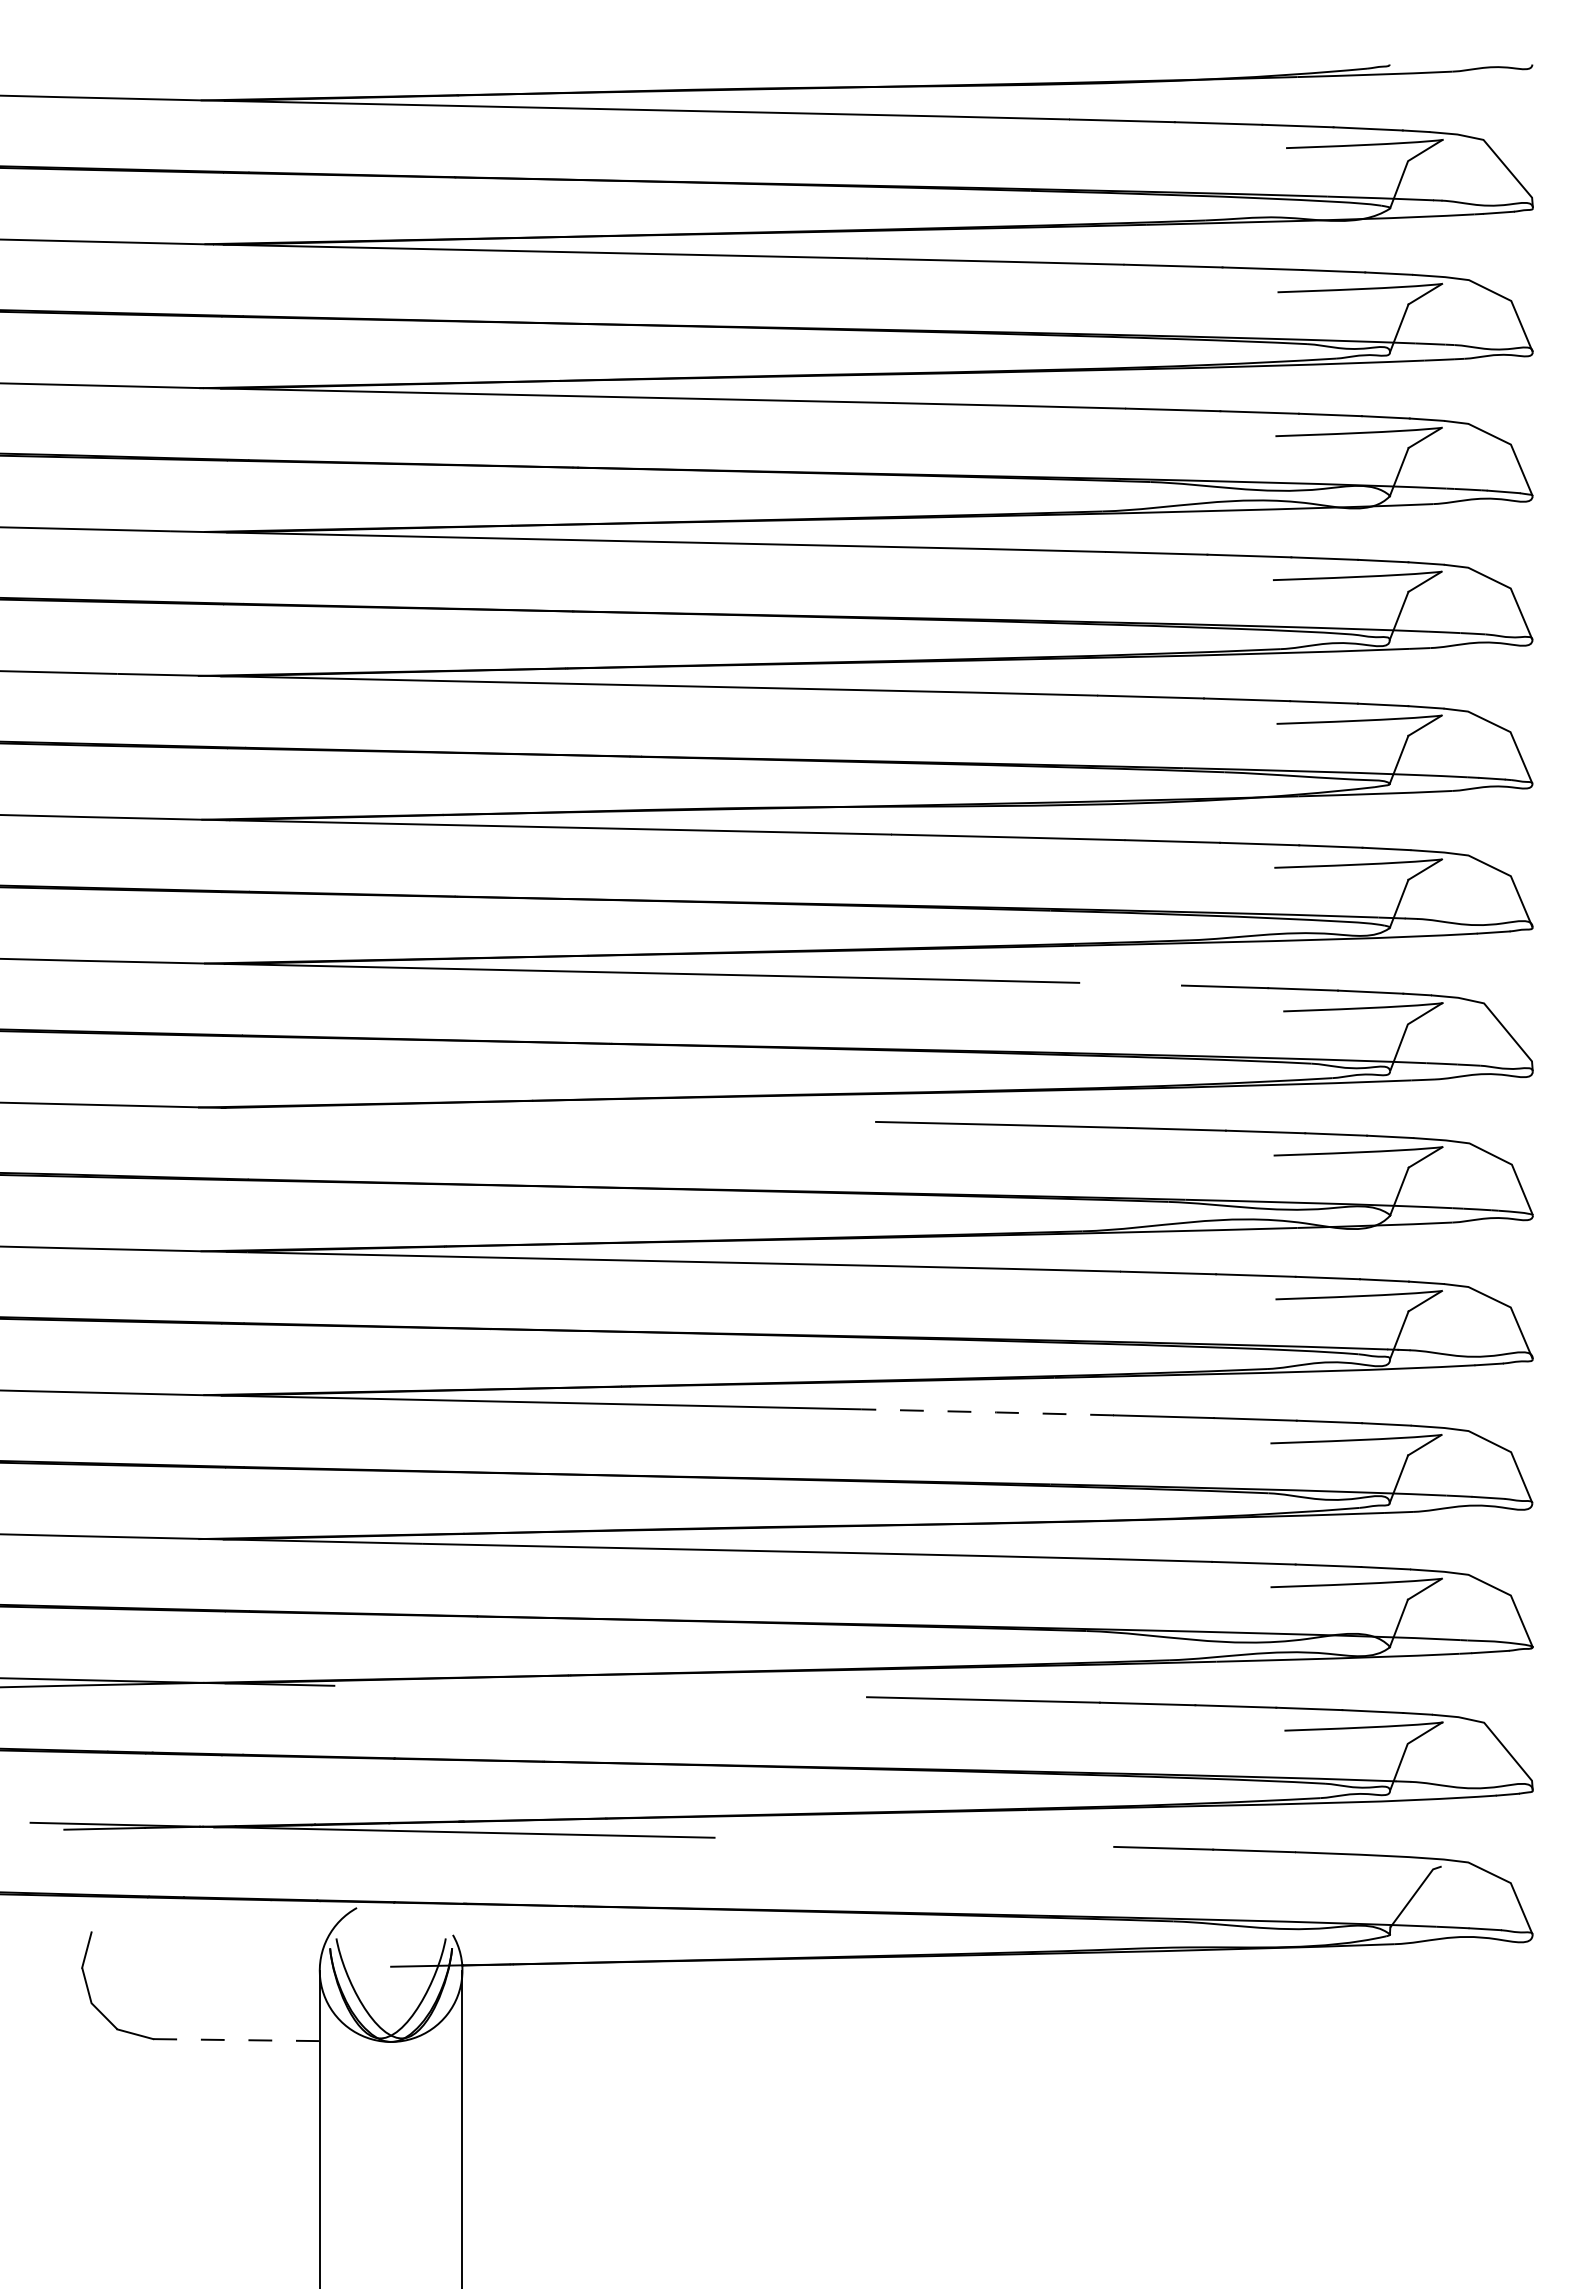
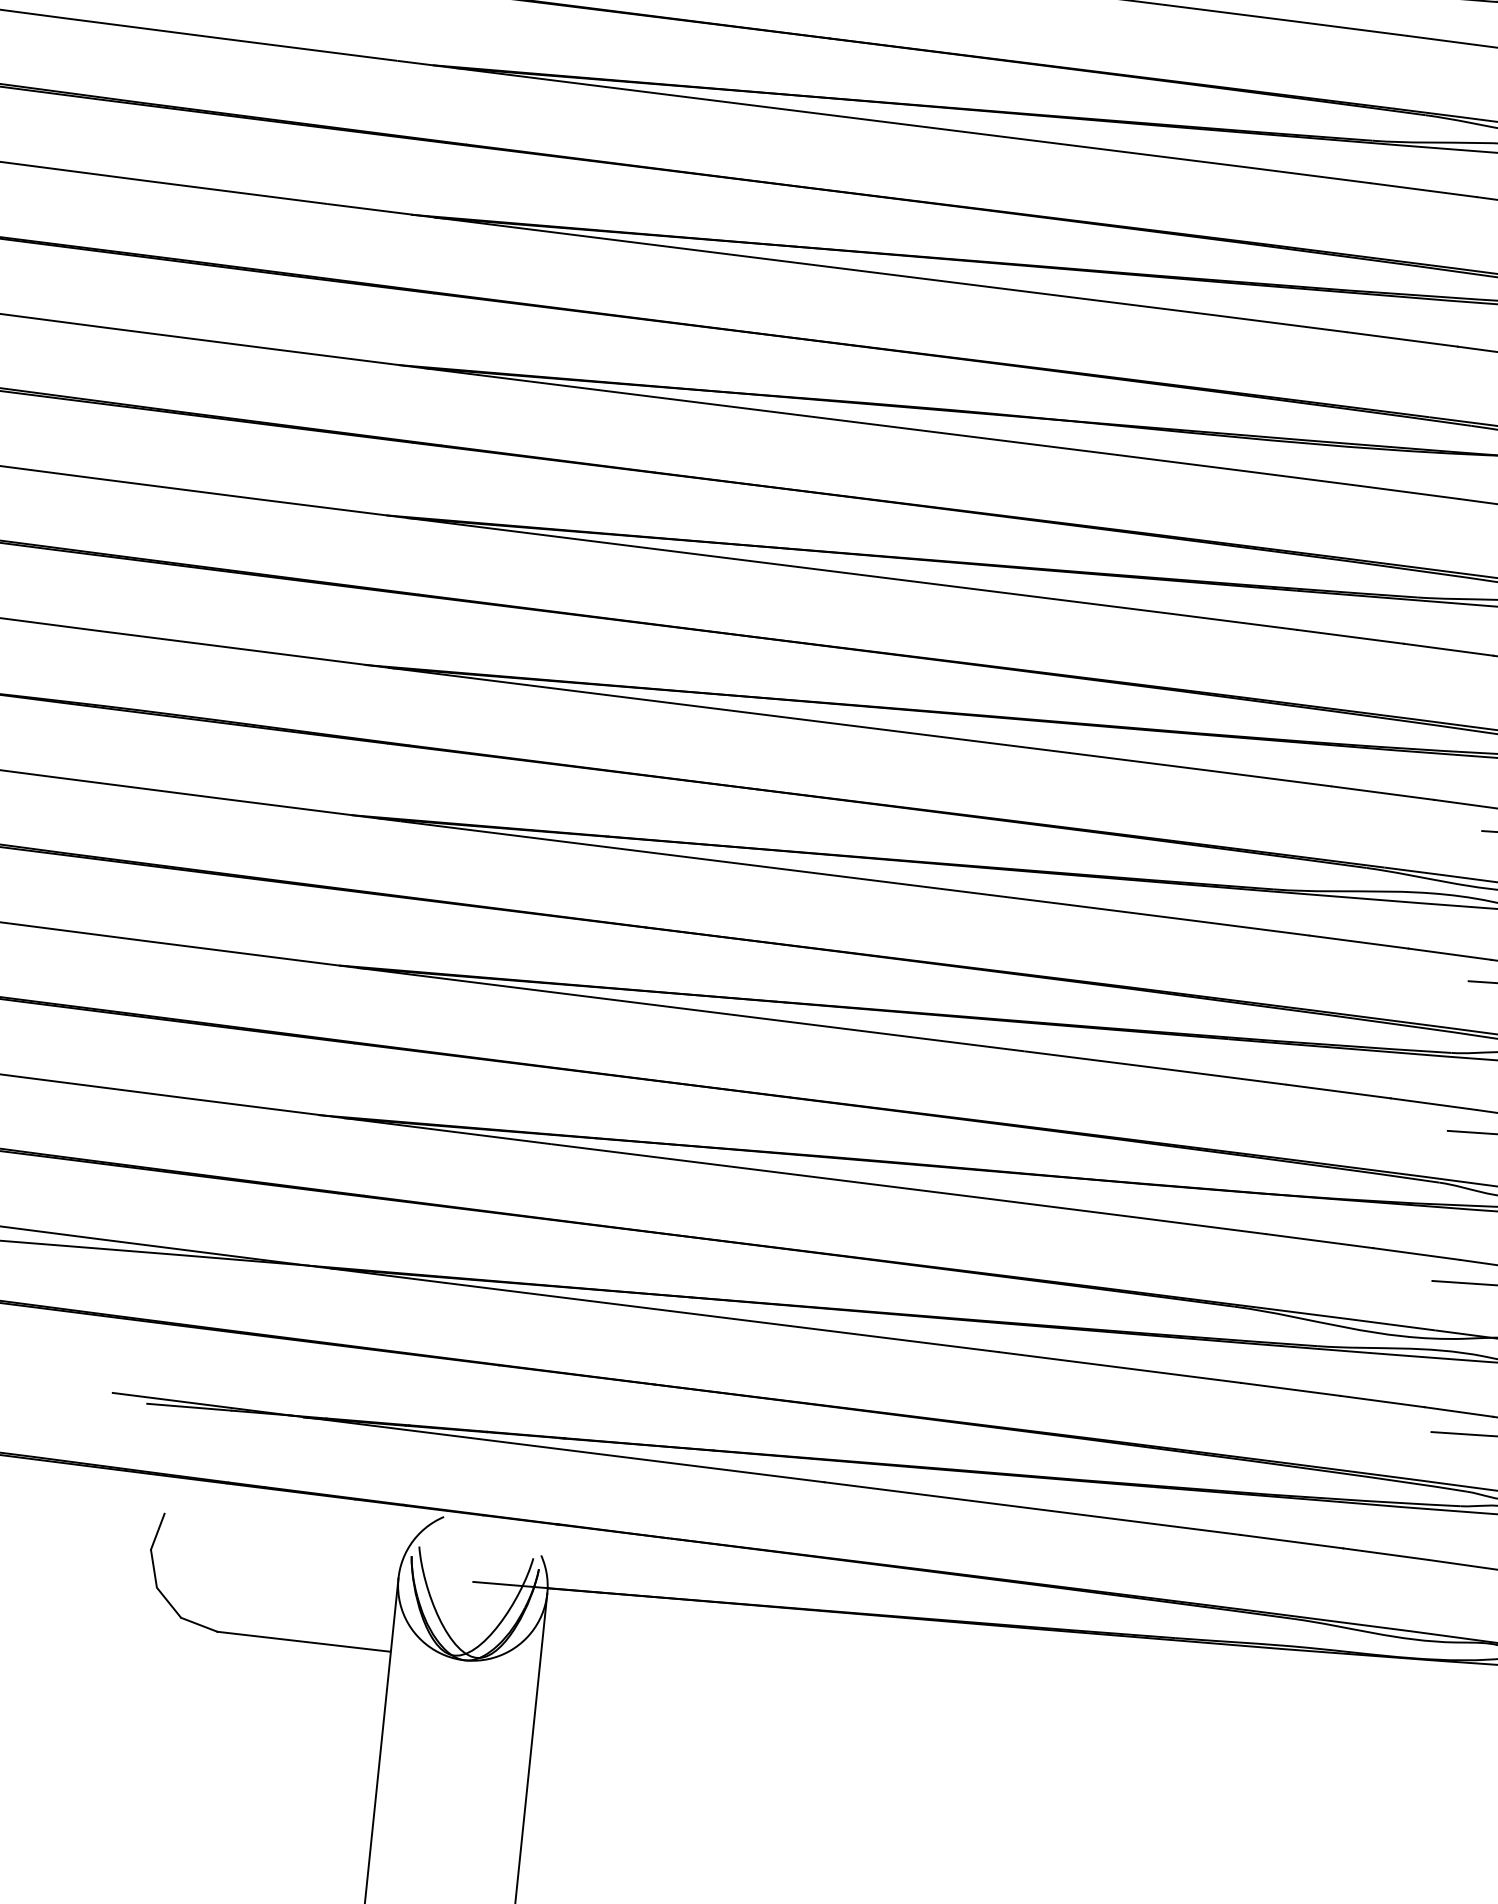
line: (1130, 983) -> (1350, 636), added
line: (550, 1114) -> (731, 710), added
line: (988, 1412) -> (1156, 1068), dashed -> solid
line: (601, 1691) -> (722, 1317), added
line: (914, 1841) -> (1032, 1507), added
line: (236, 2040) -> (304, 1642), dashed -> solid

